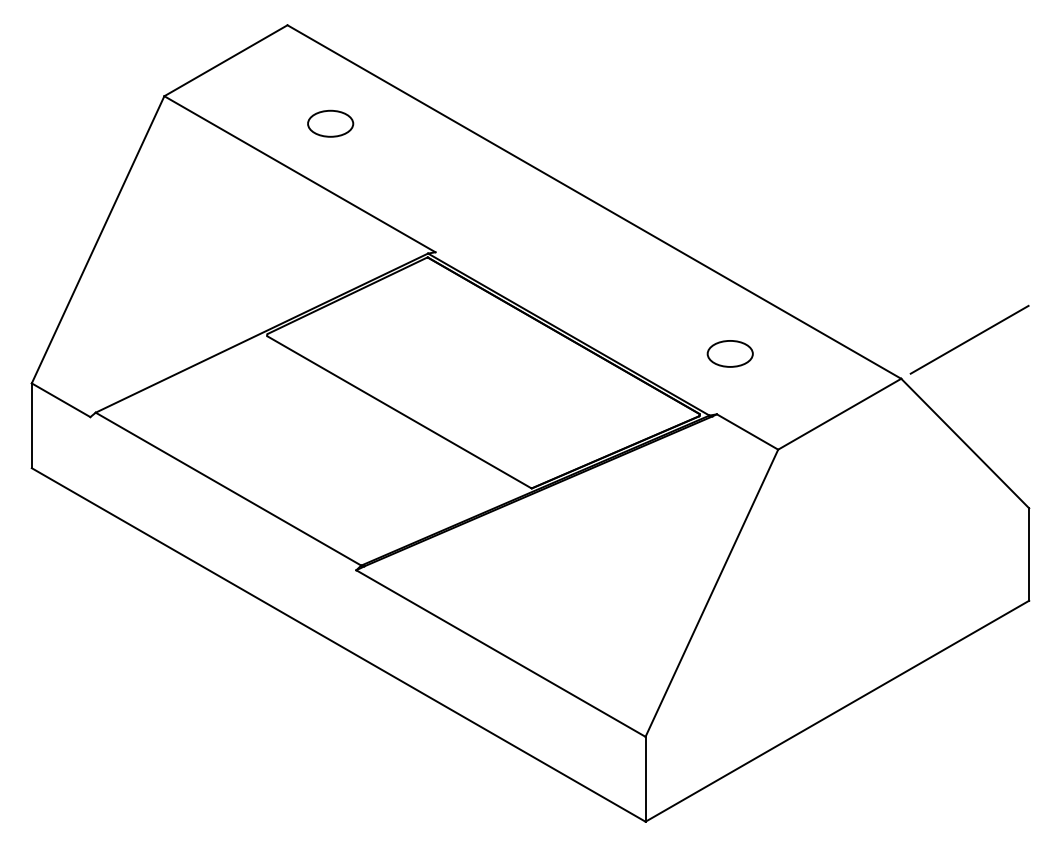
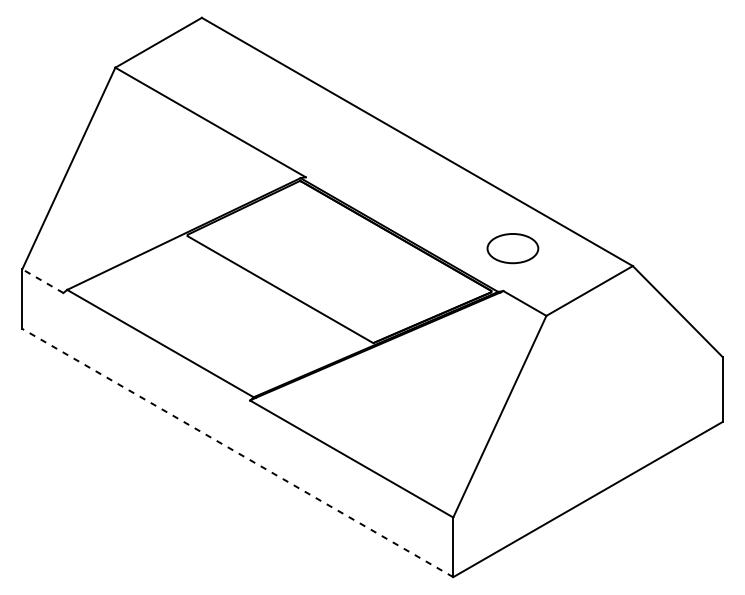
part: (330, 123) -> (232, 86), removed
line: (969, 339) -> (680, 238), removed
part: (729, 353) -> (512, 248), size x1.6
line: (61, 400) -> (43, 281), solid -> dashed
line: (338, 644) -> (237, 452), solid -> dashed

